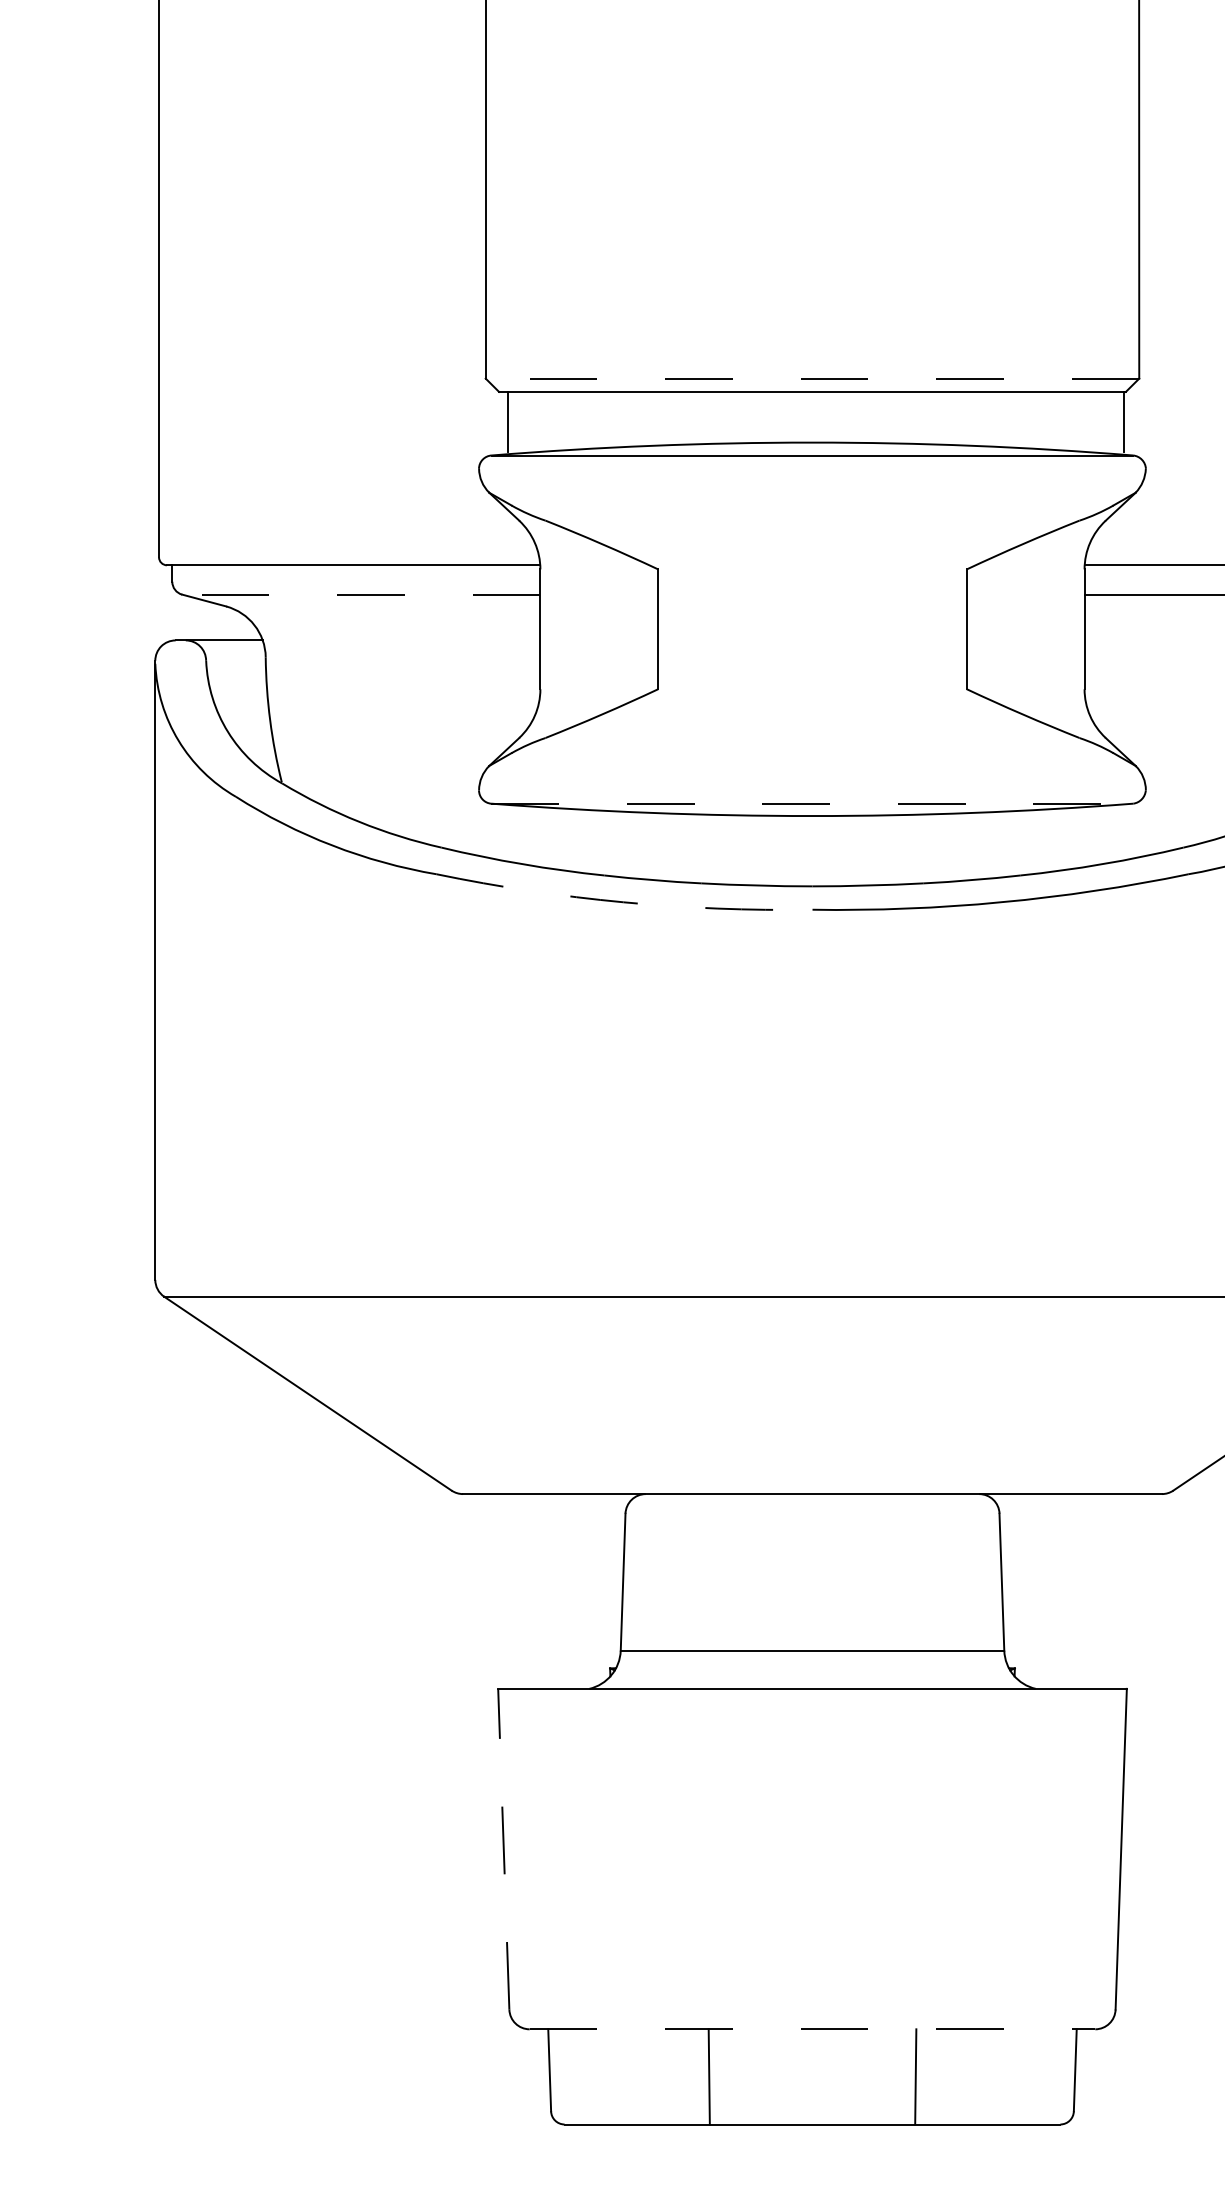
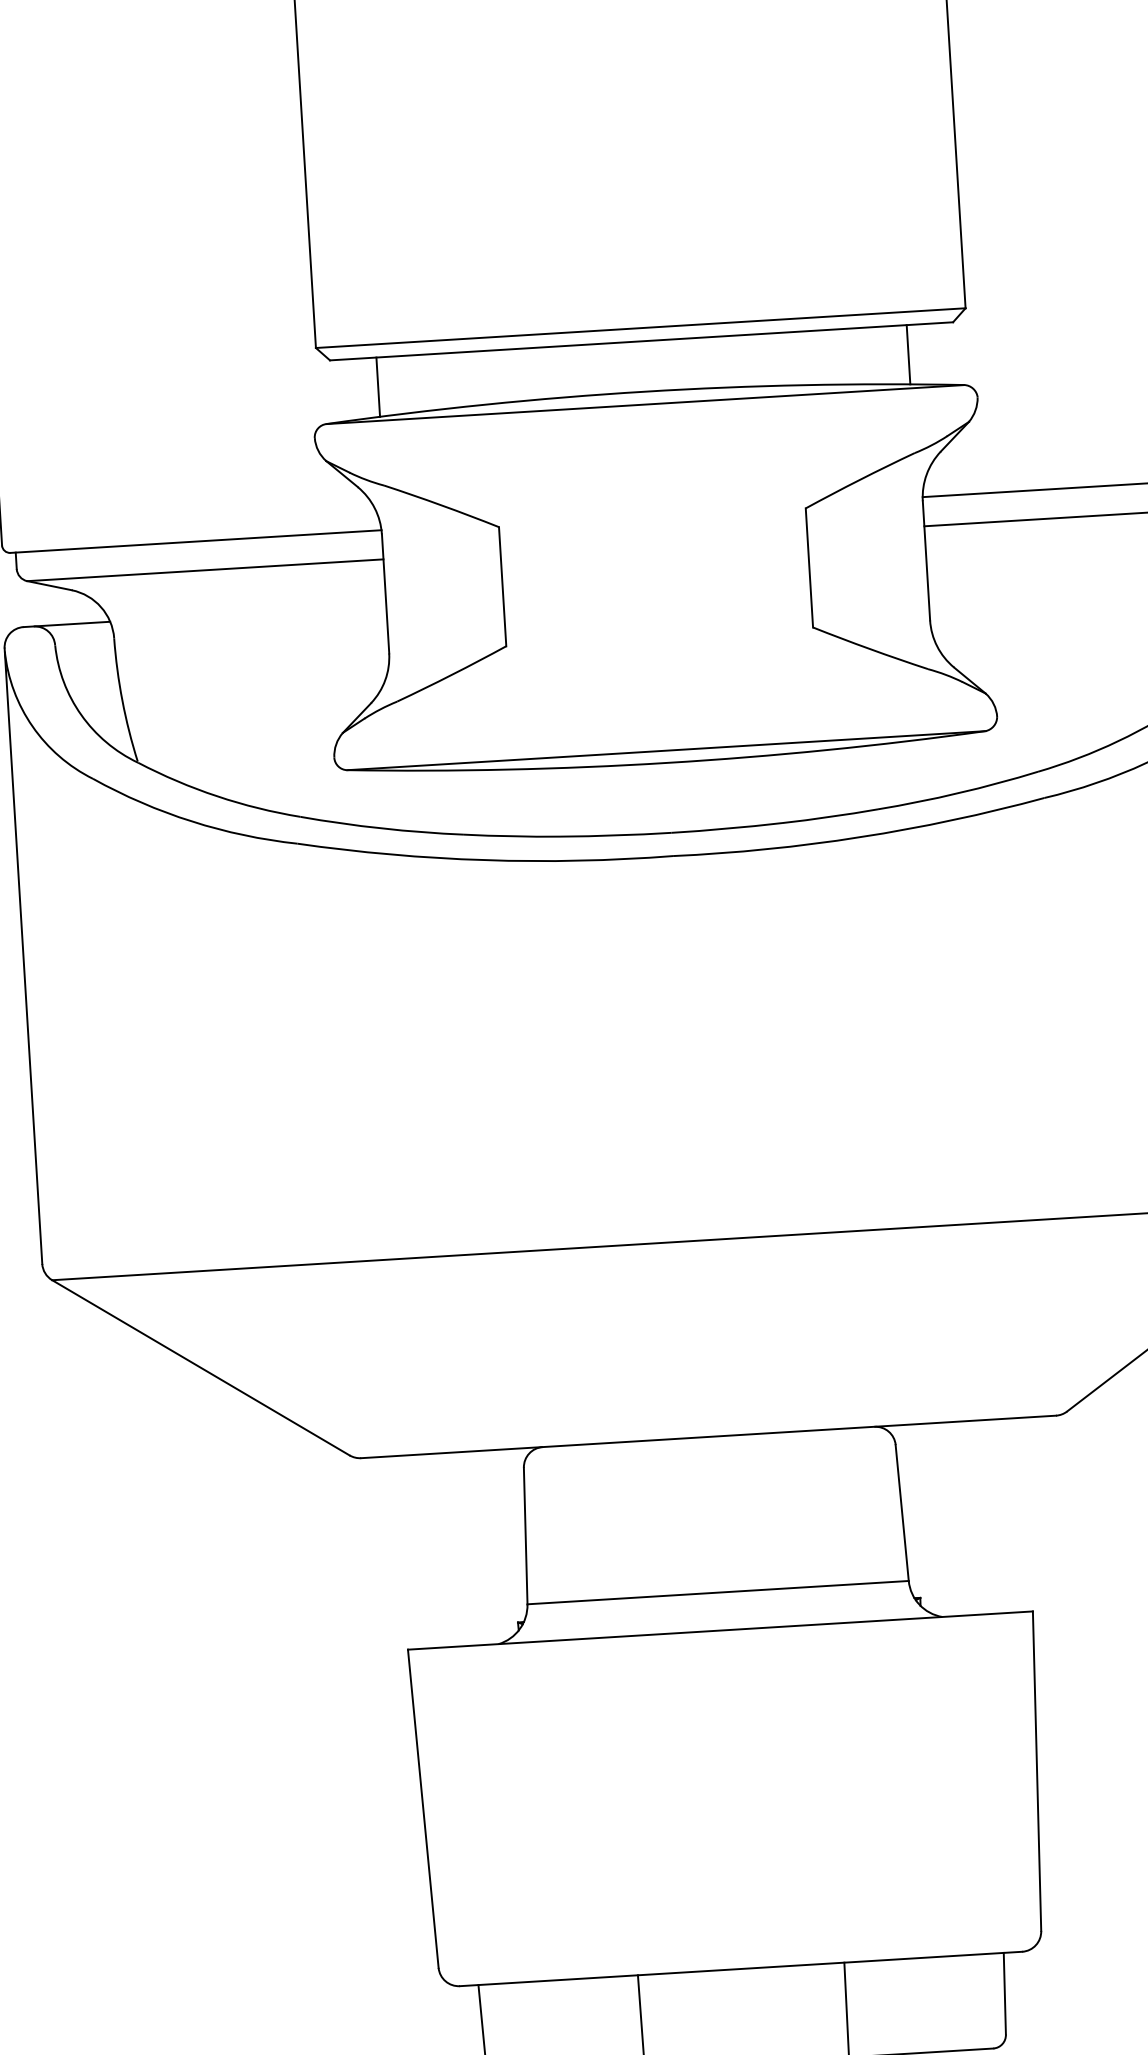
line: (812, 378) -> (640, 327), dashed -> solid
line: (507, 421) -> (377, 386), moved
line: (1124, 421) -> (908, 354), moved
line: (360, 594) -> (204, 570), dashed -> solid
line: (813, 803) -> (667, 750), dashed -> solid
arc: (623, 902) -> (484, 860), dashed -> solid
line: (503, 1849) -> (423, 1809), dashed -> solid
line: (812, 2029) -> (741, 1969), dashed -> solid

